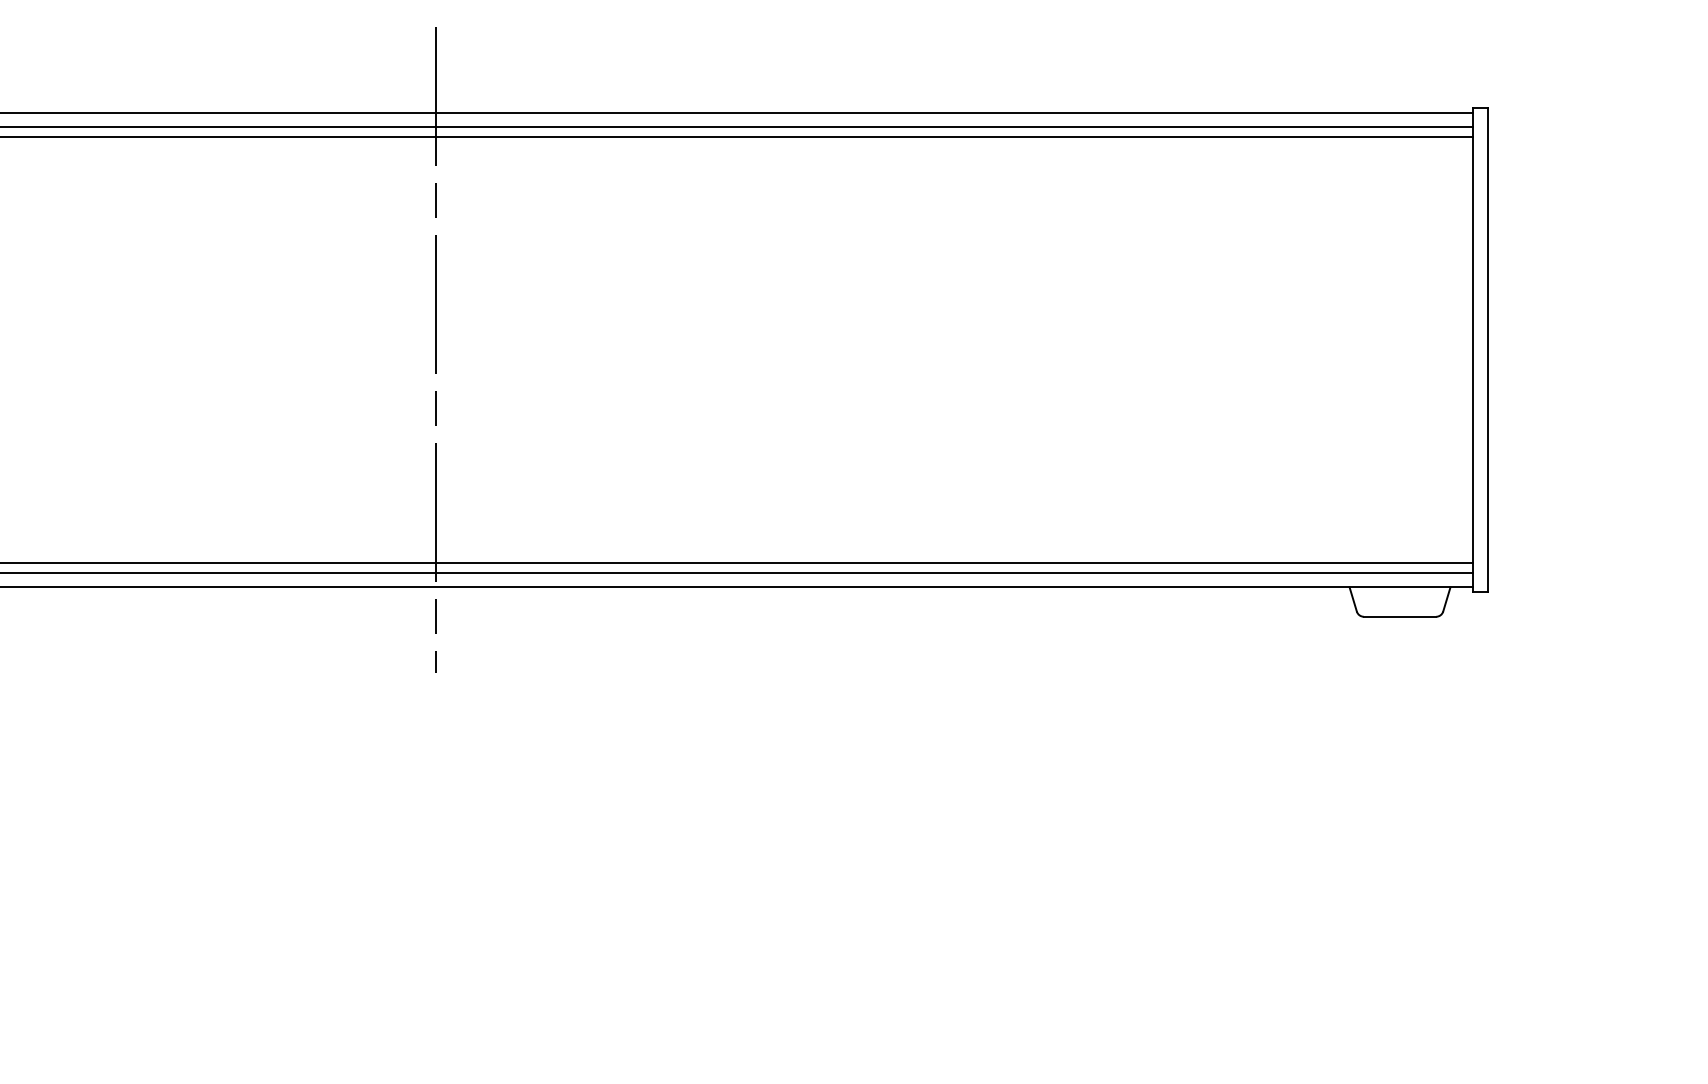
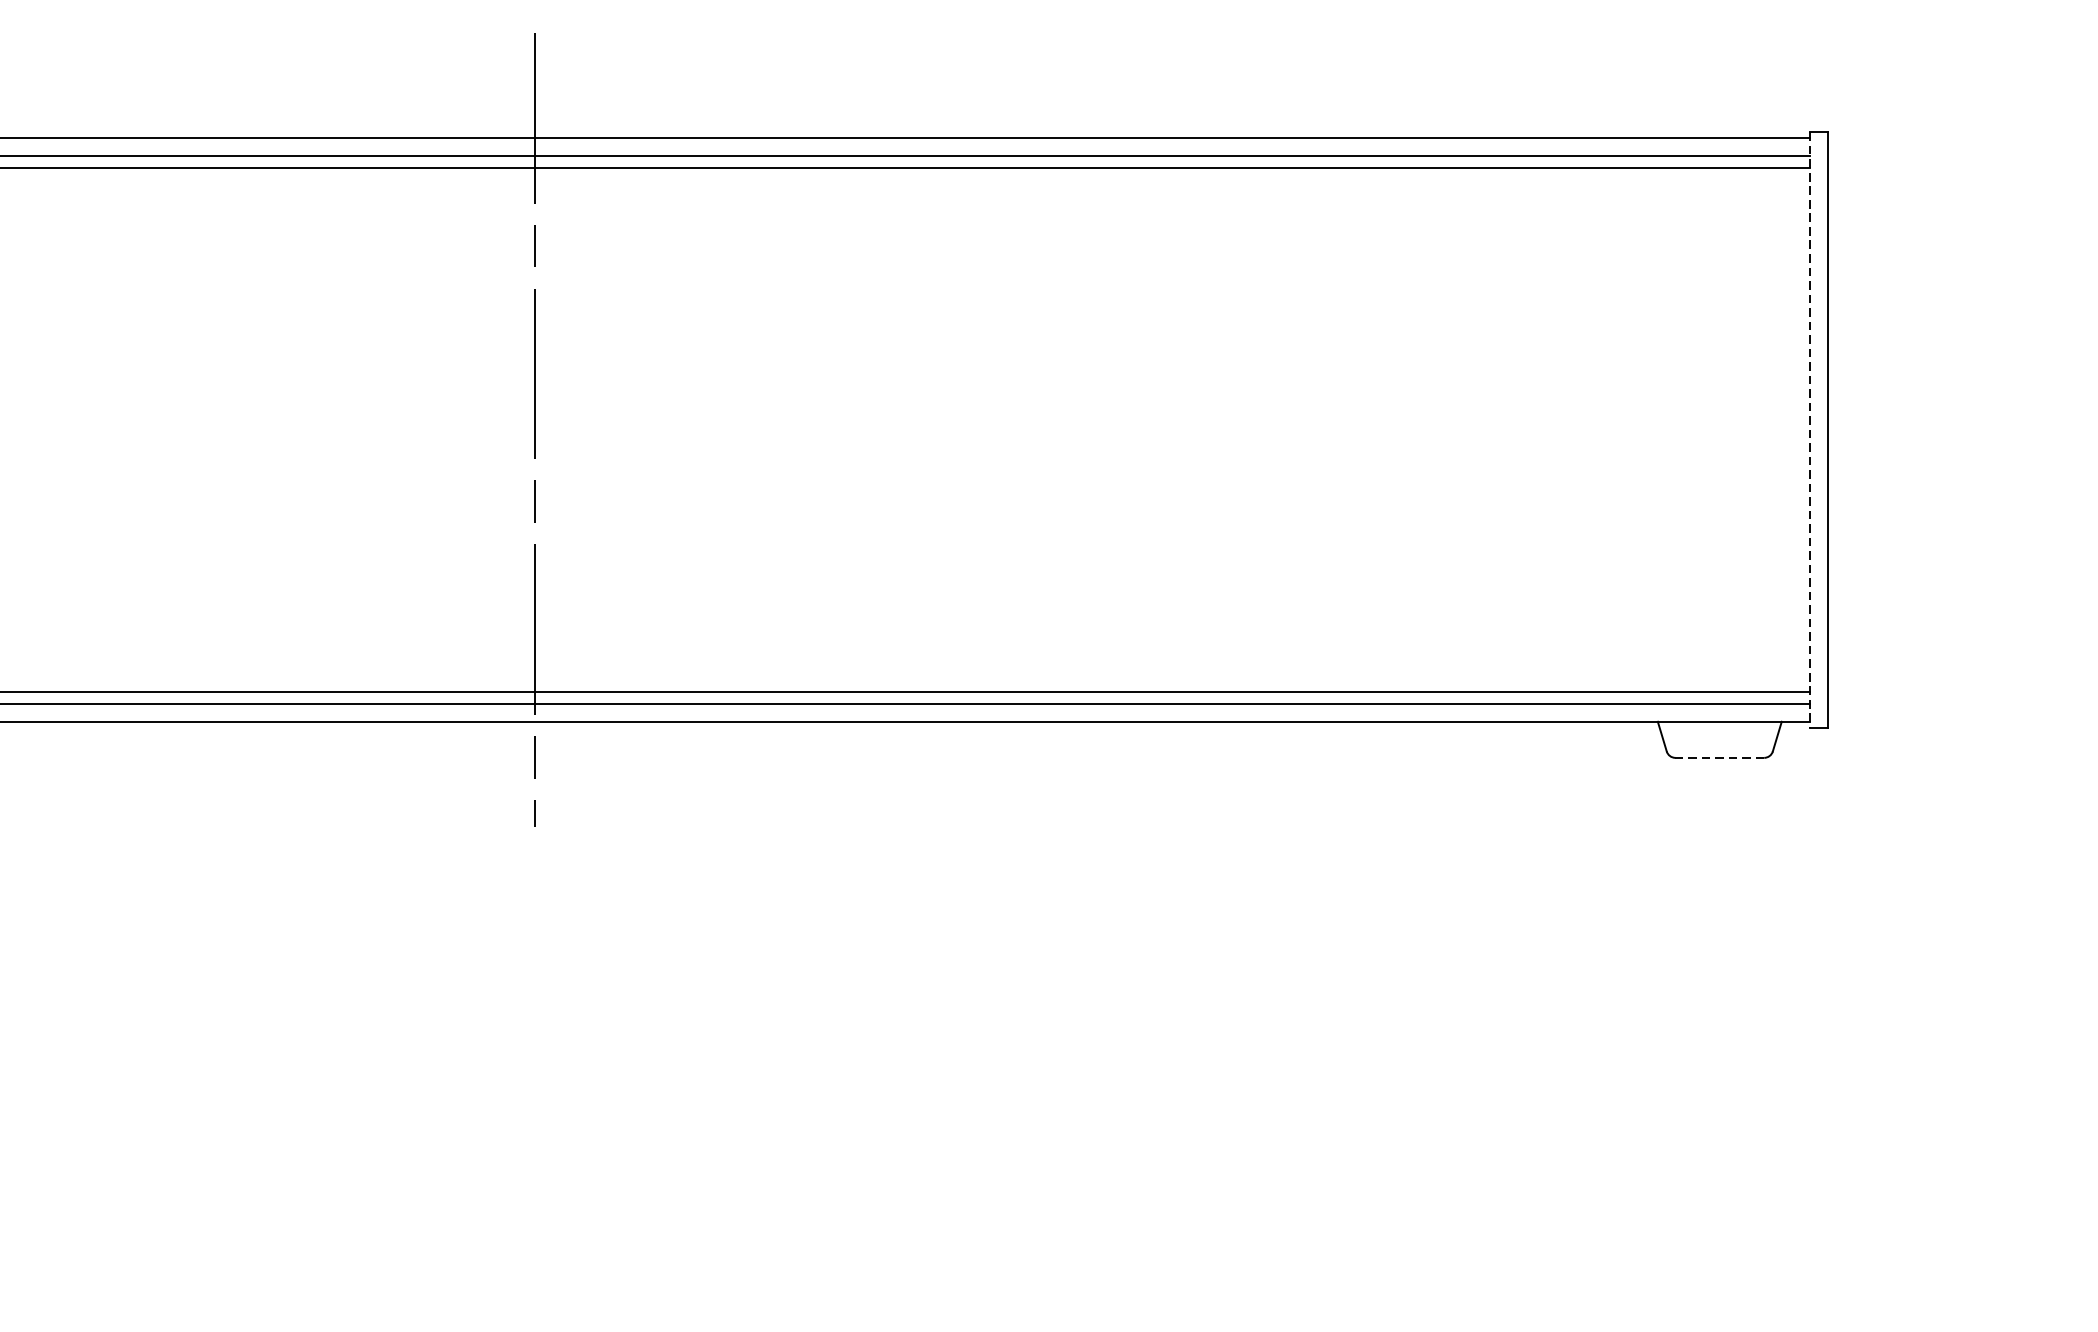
line: (1473, 350) -> (1810, 430), solid -> dashed
line: (1399, 616) -> (1719, 757), solid -> dashed

